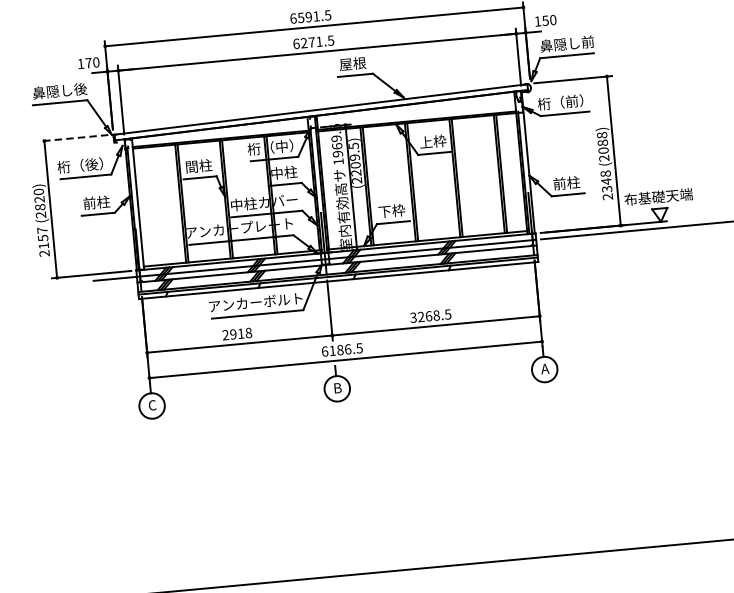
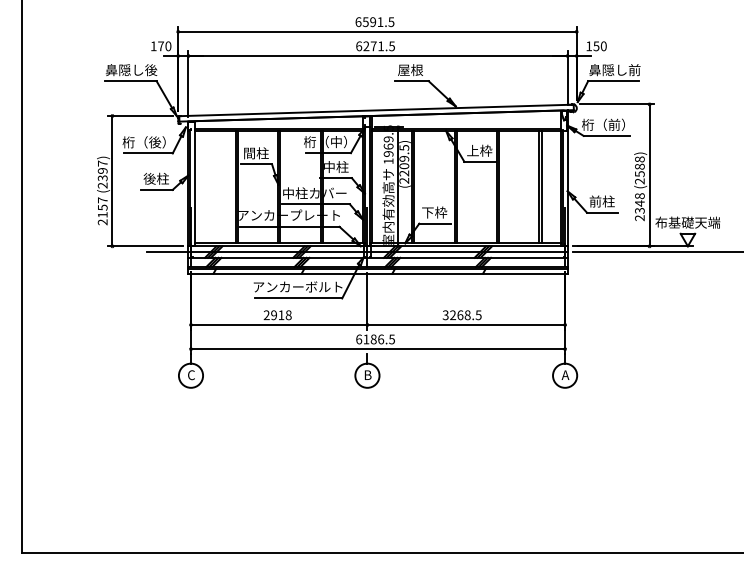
line: (73, 137) -> (140, 115), dashed -> solid
text: (603, 151) -> (639, 174), (2088) -> (2588)
text: (39, 199) -> (102, 170), (2820) -> (2397)
text: (89, 203) -> (149, 178), 前柱 -> 後柱

